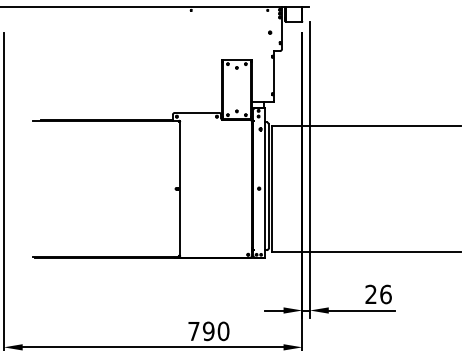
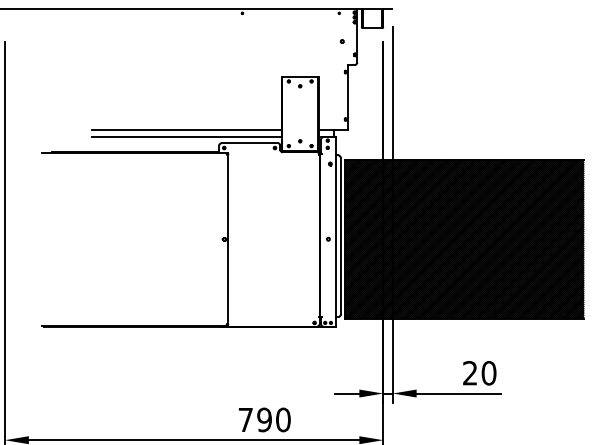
line: (147, 102) -> (186, 130), added
line: (147, 107) -> (186, 136), added
hatch: (366, 188) -> (464, 238), added
text: (385, 293) -> (488, 371), 26 -> 20

